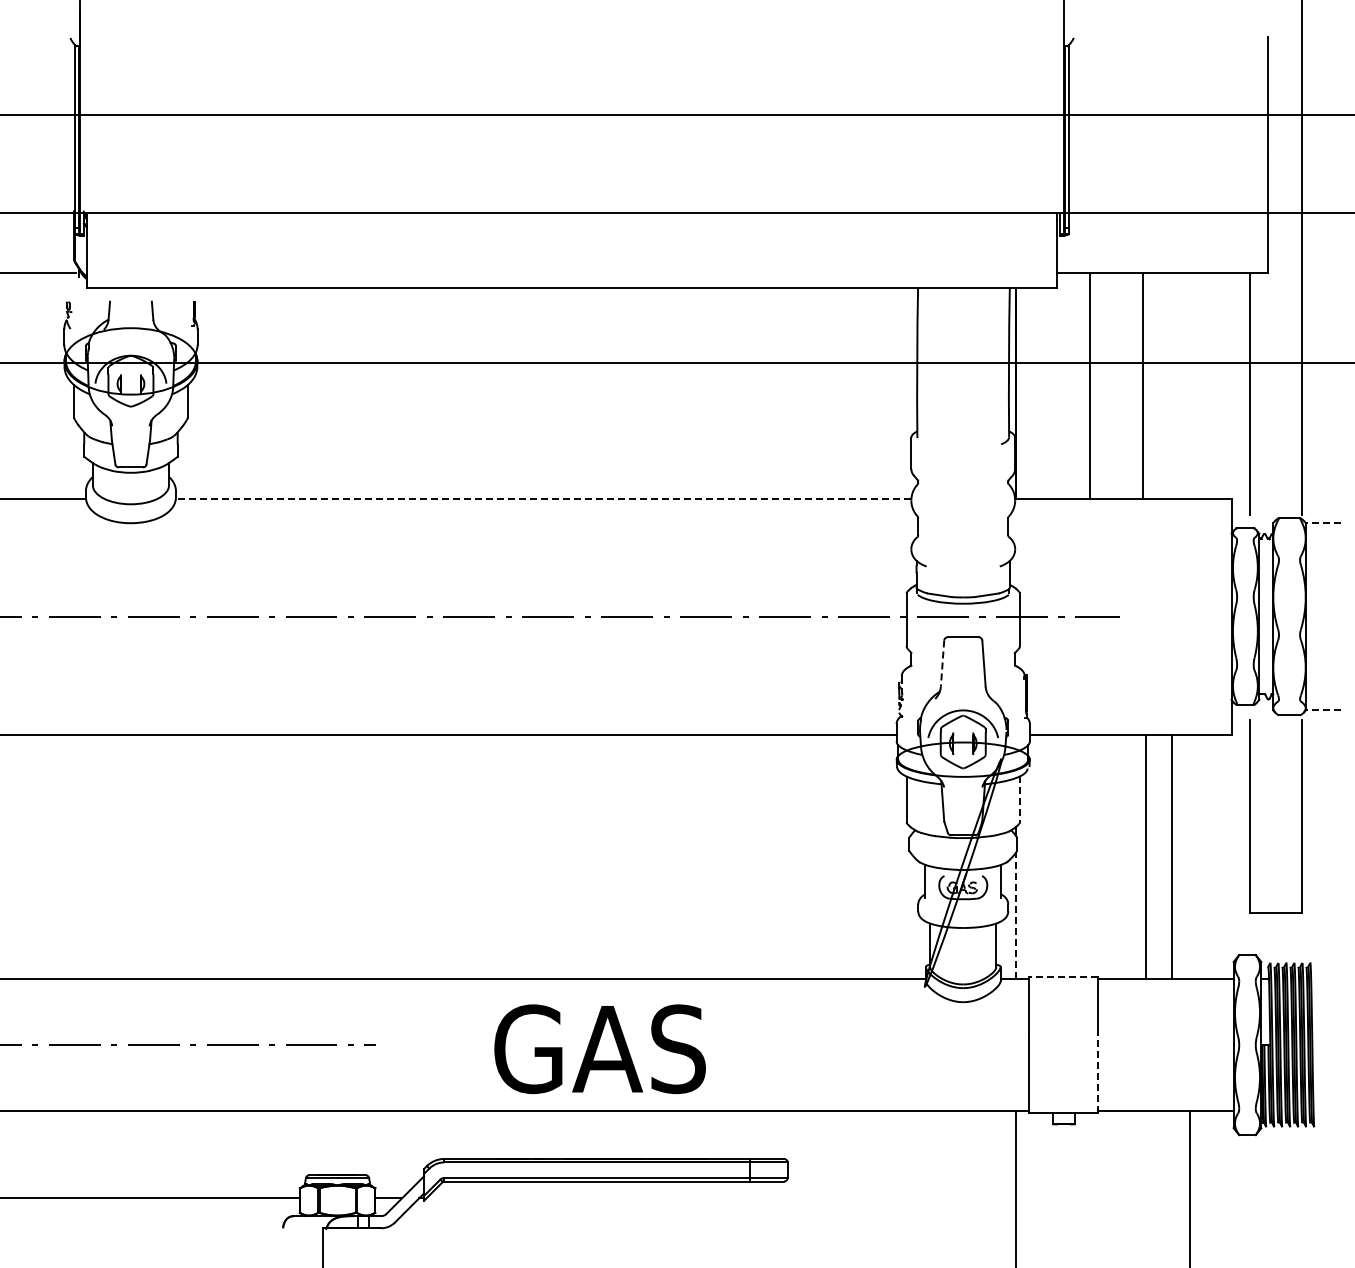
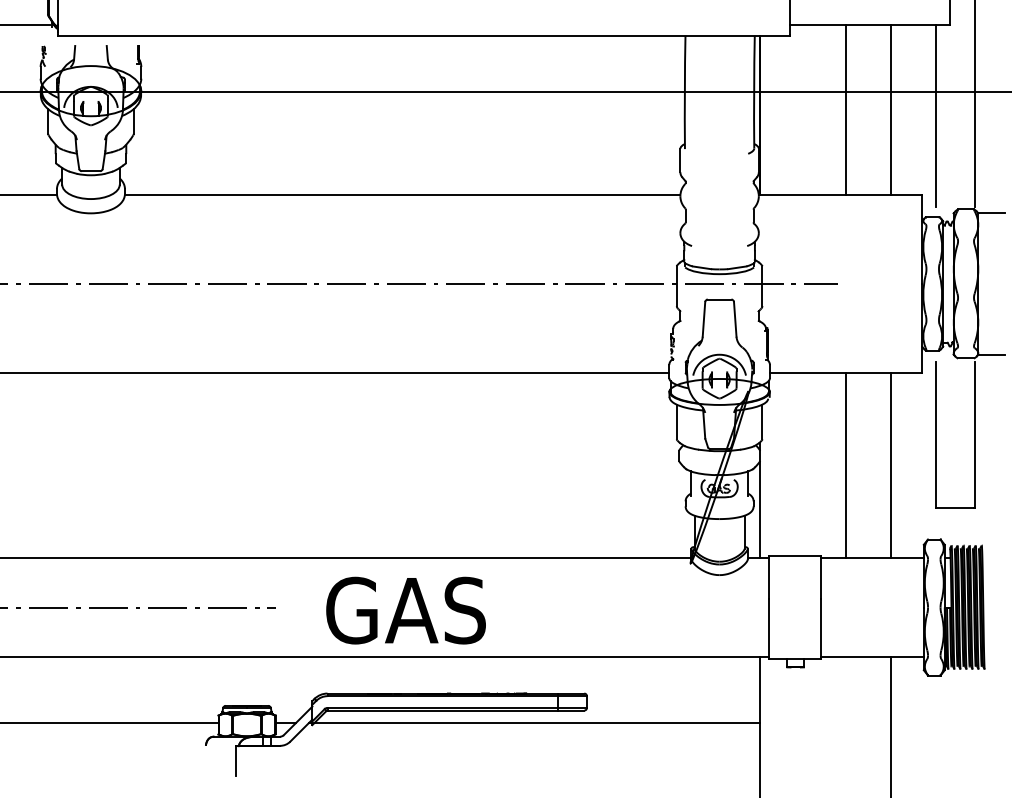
line: (1089, 386) -> (845, 110), moved
line: (1142, 386) -> (890, 110), moved
line: (543, 499) -> (402, 195), dashed -> solid
line: (1323, 523) -> (991, 213), dashed -> solid
line: (942, 664) -> (703, 320), dashed -> solid
line: (1323, 710) -> (991, 354), dashed -> solid
line: (1019, 800) -> (762, 422), dashed -> solid
line: (1145, 857) -> (890, 465), moved
line: (1171, 857) -> (845, 465), moved
line: (1016, 915) -> (759, 509), dashed -> solid
line: (1063, 977) -> (795, 556), dashed -> solid
text: (599, 1049) -> (405, 610), moved
line: (1097, 1072) -> (821, 628), dashed -> solid
line: (721, 1198) -> (537, 723), added

